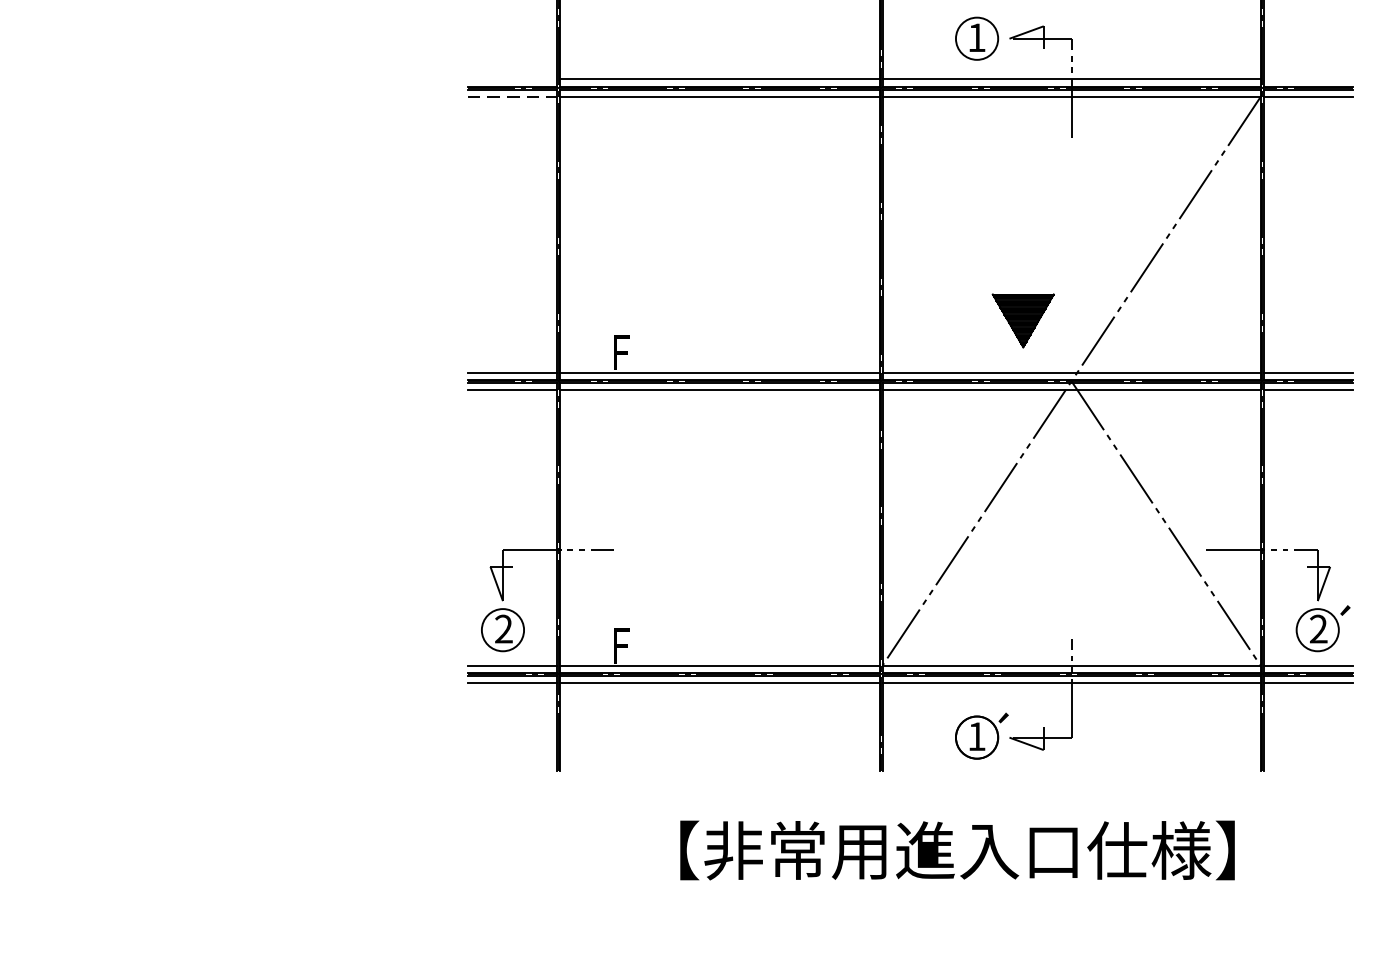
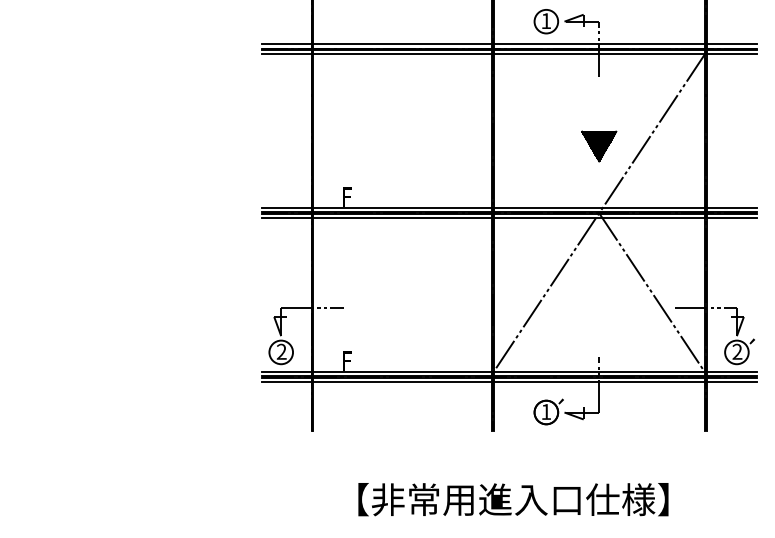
line: (512, 79) -> (286, 44), added
line: (1308, 79) -> (731, 44), added
line: (512, 97) -> (286, 54), dashed -> solid
part: (1023, 320) -> (599, 146), moved
text: (957, 850) -> (513, 499), moved

